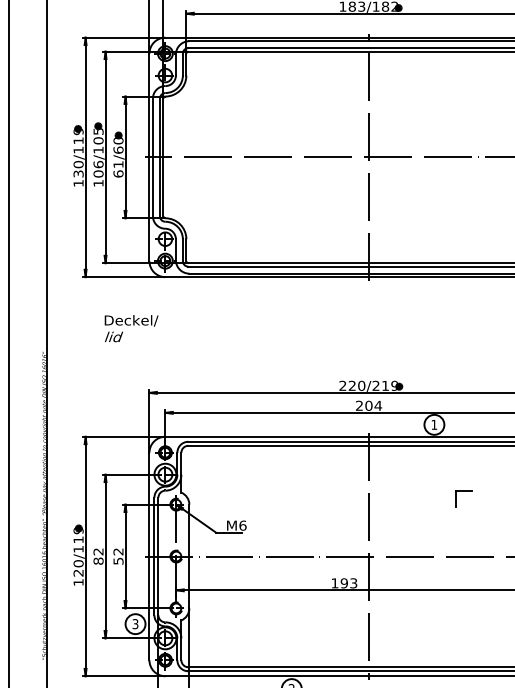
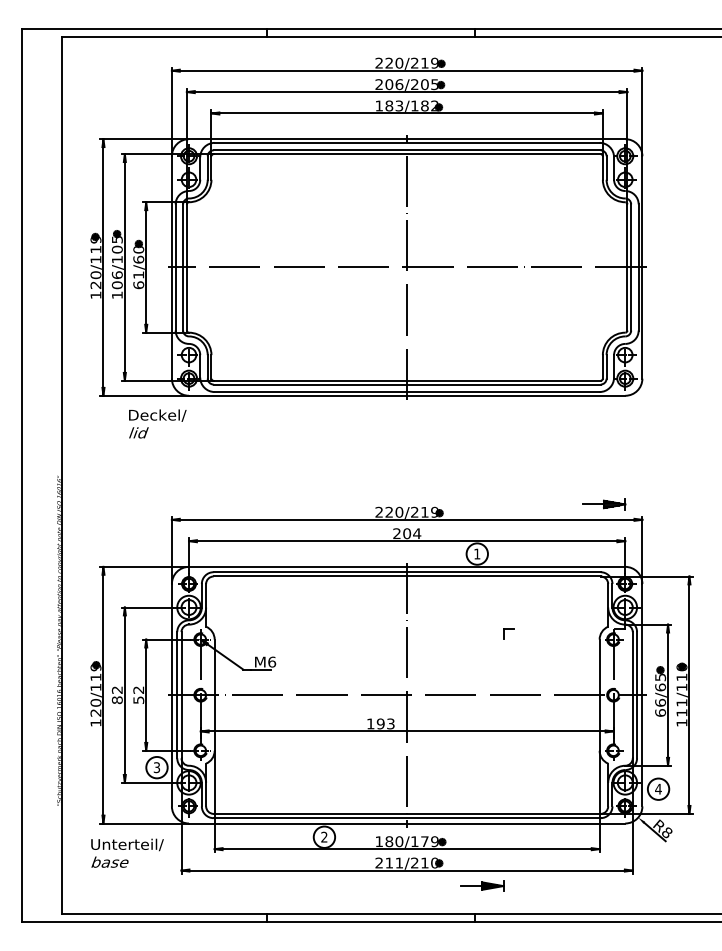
text: (79, 173) -> (96, 284), 130/119 -> 120/119
text: (131, 328) -> (157, 423), moved
part: (463, 498) -> (508, 633), size x0.62

